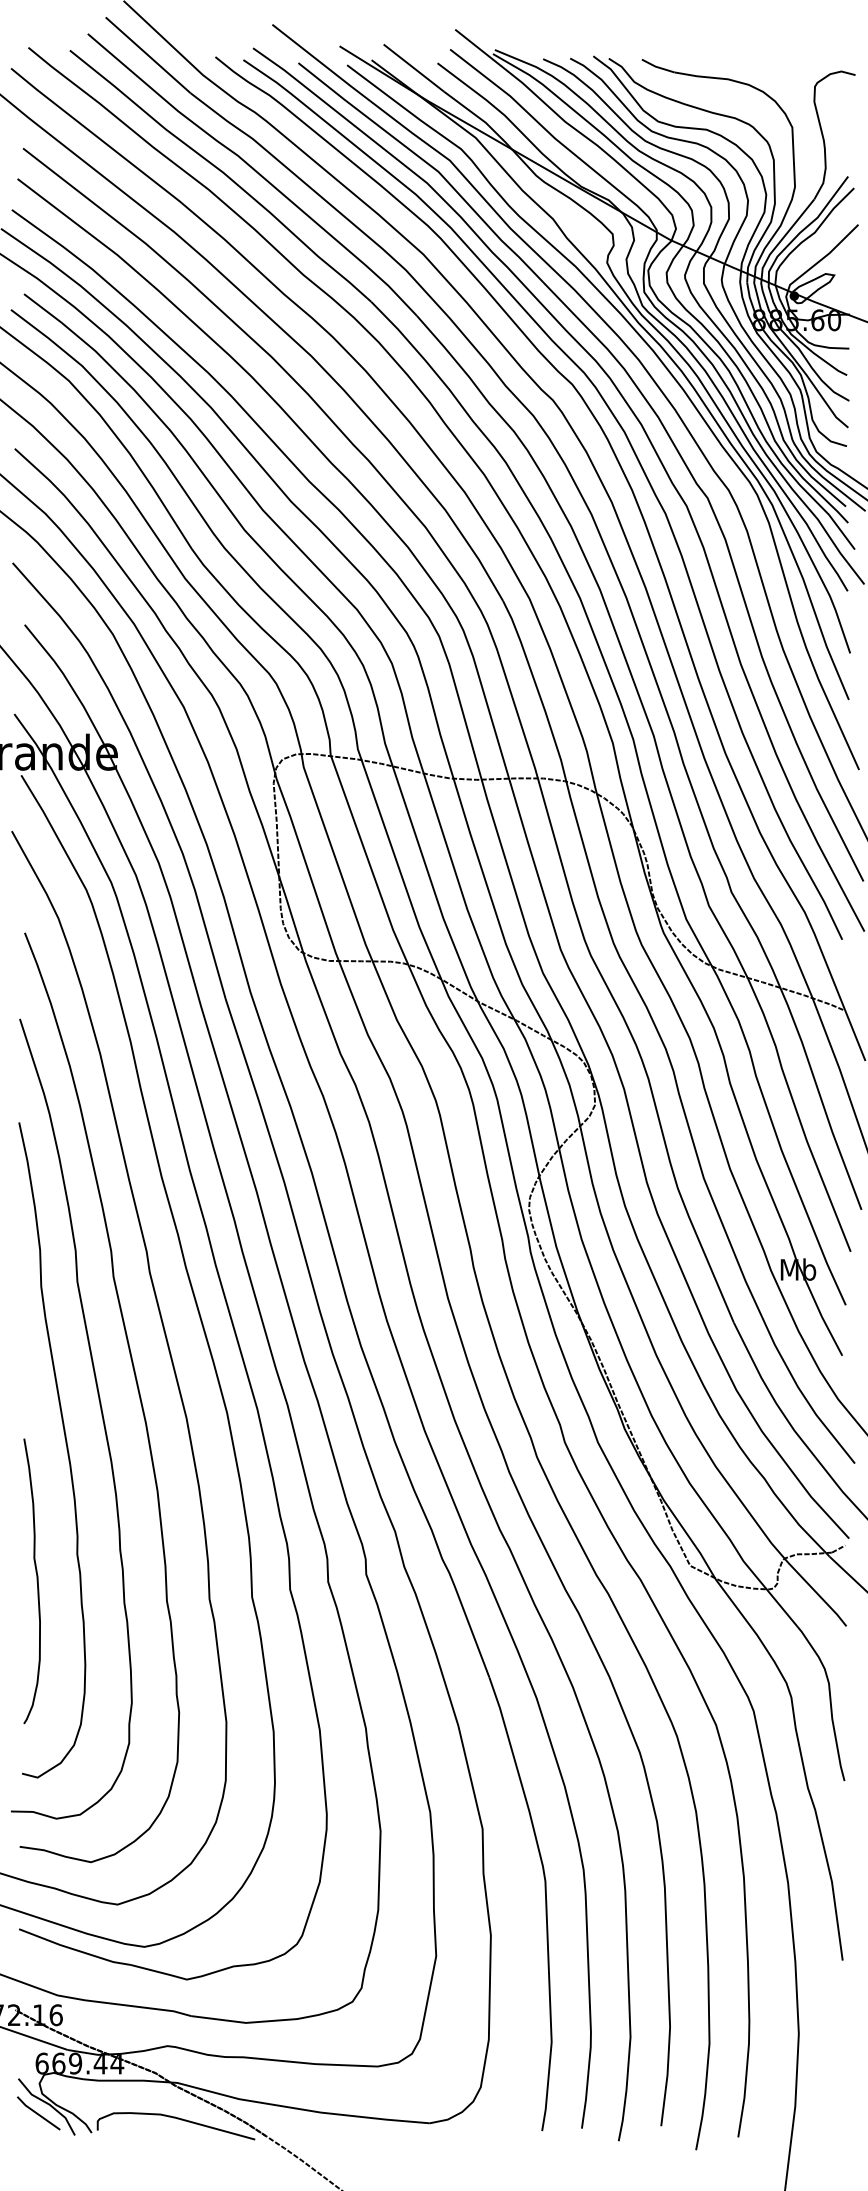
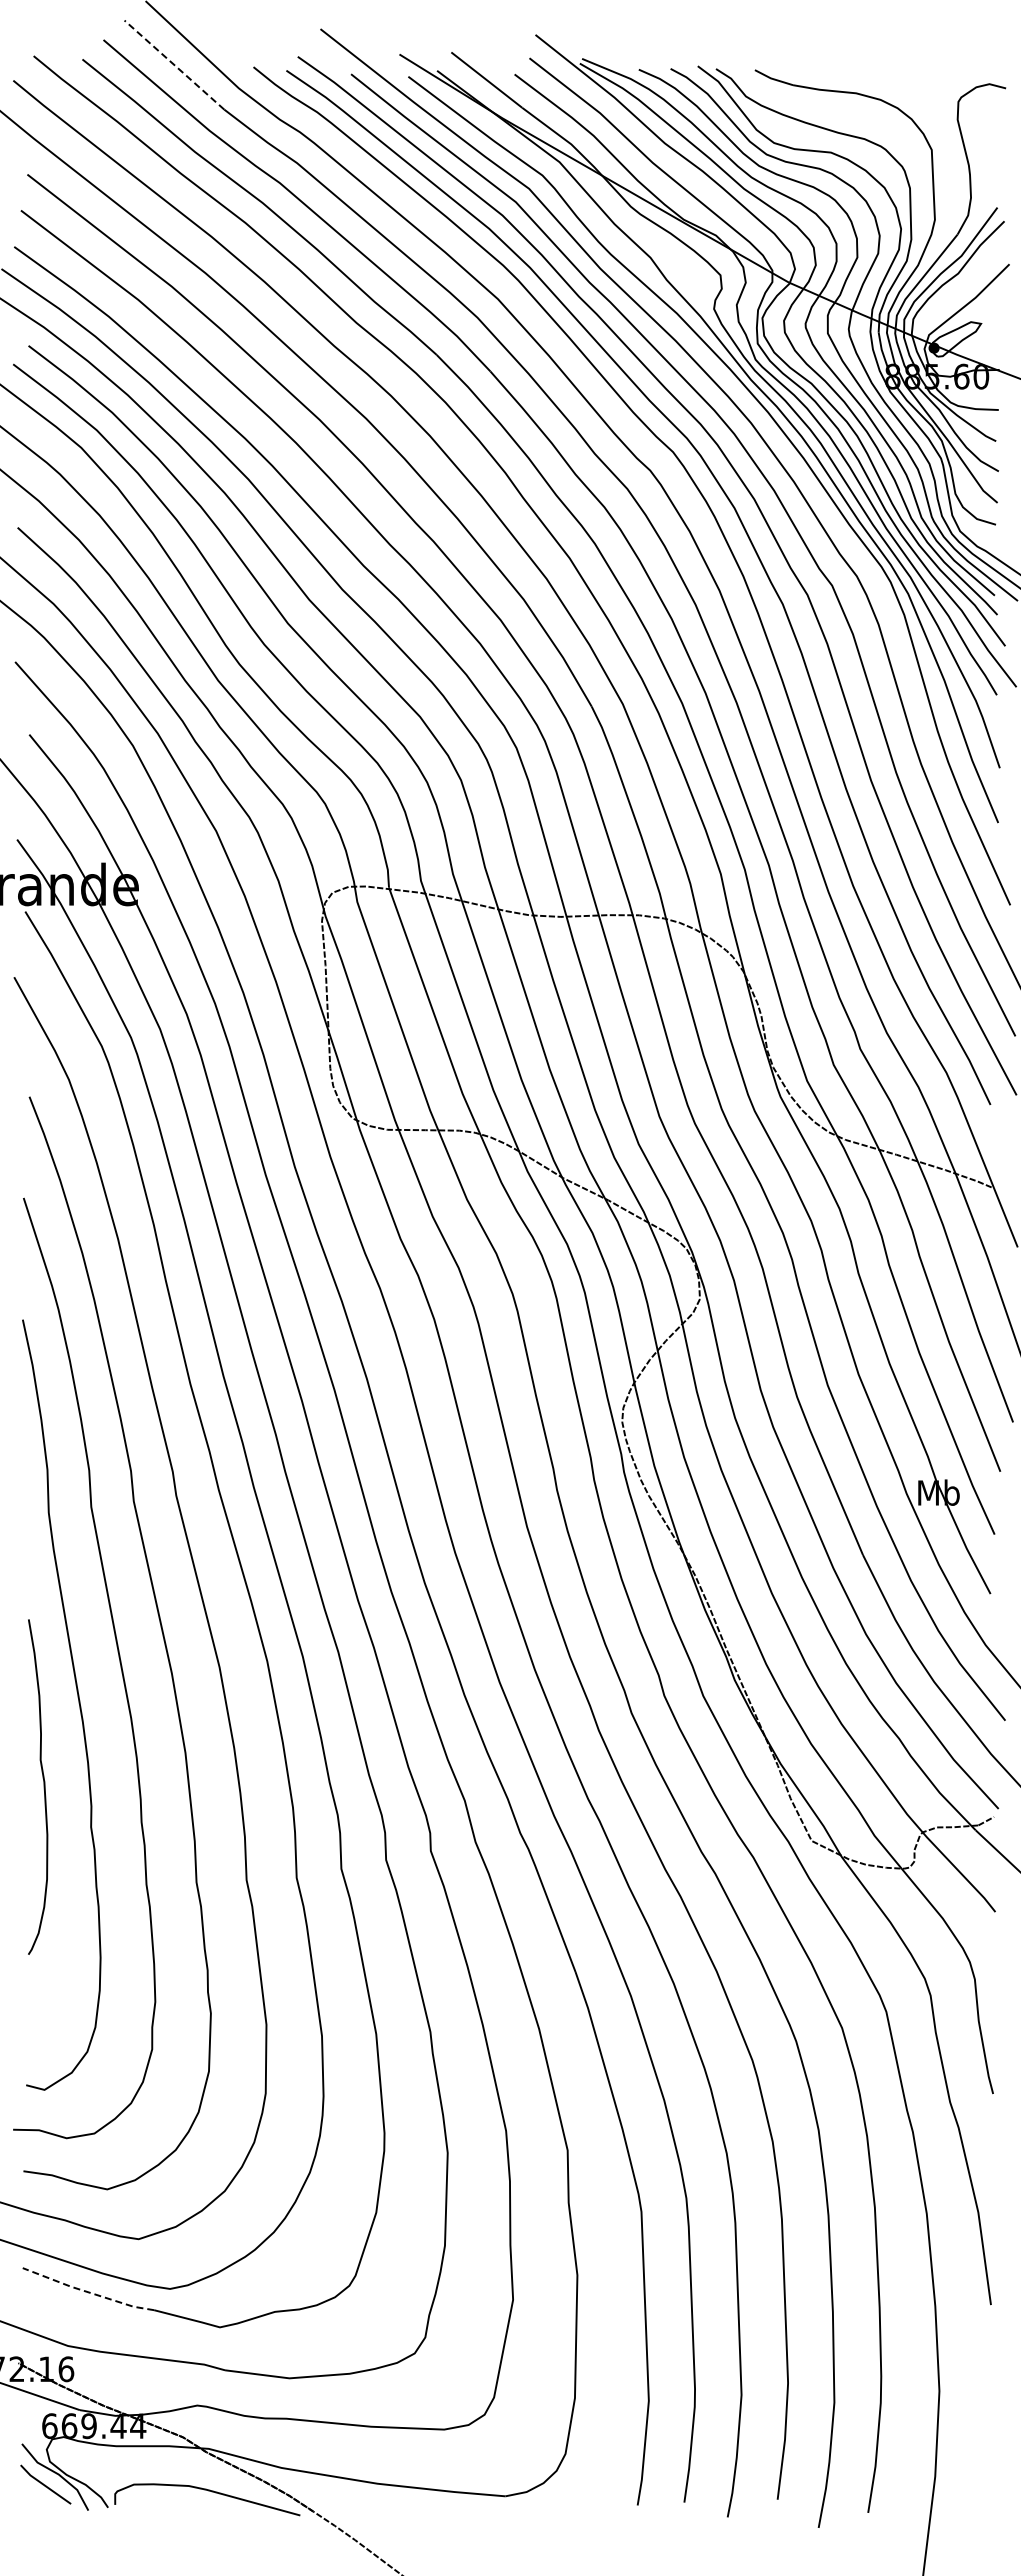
line: (148, 55) -> (174, 65), solid -> dashed
curve: (36, 1580) -> (43, 1786), moved
line: (74, 1949) -> (87, 2291), solid -> dashed

